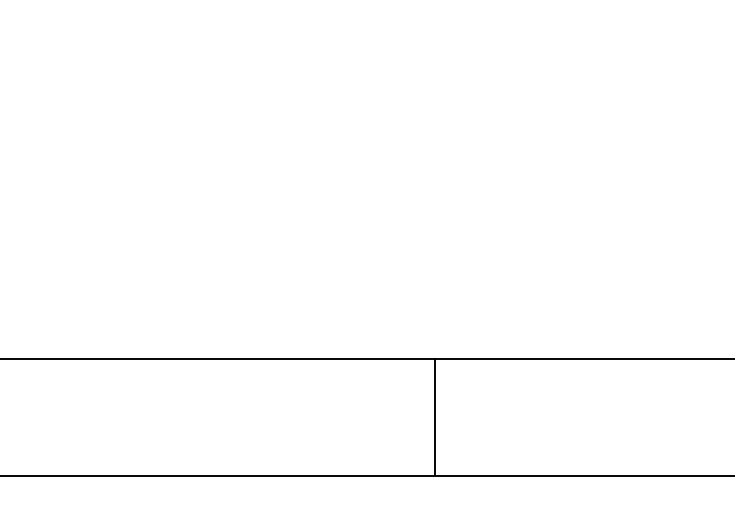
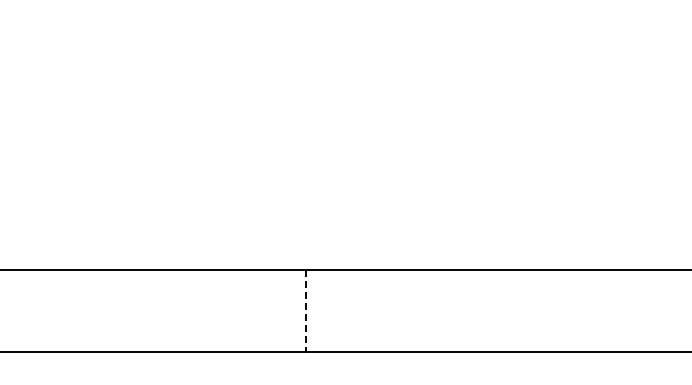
line: (435, 417) -> (306, 311), solid -> dashed

